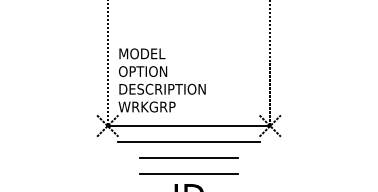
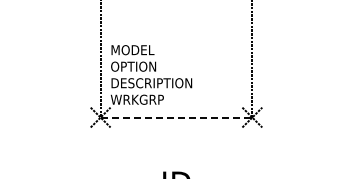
line: (189, 125) -> (176, 117), solid -> dashed
line: (189, 142) -> (176, 132), removed
line: (189, 158) -> (176, 147), removed
line: (189, 174) -> (176, 162), removed

